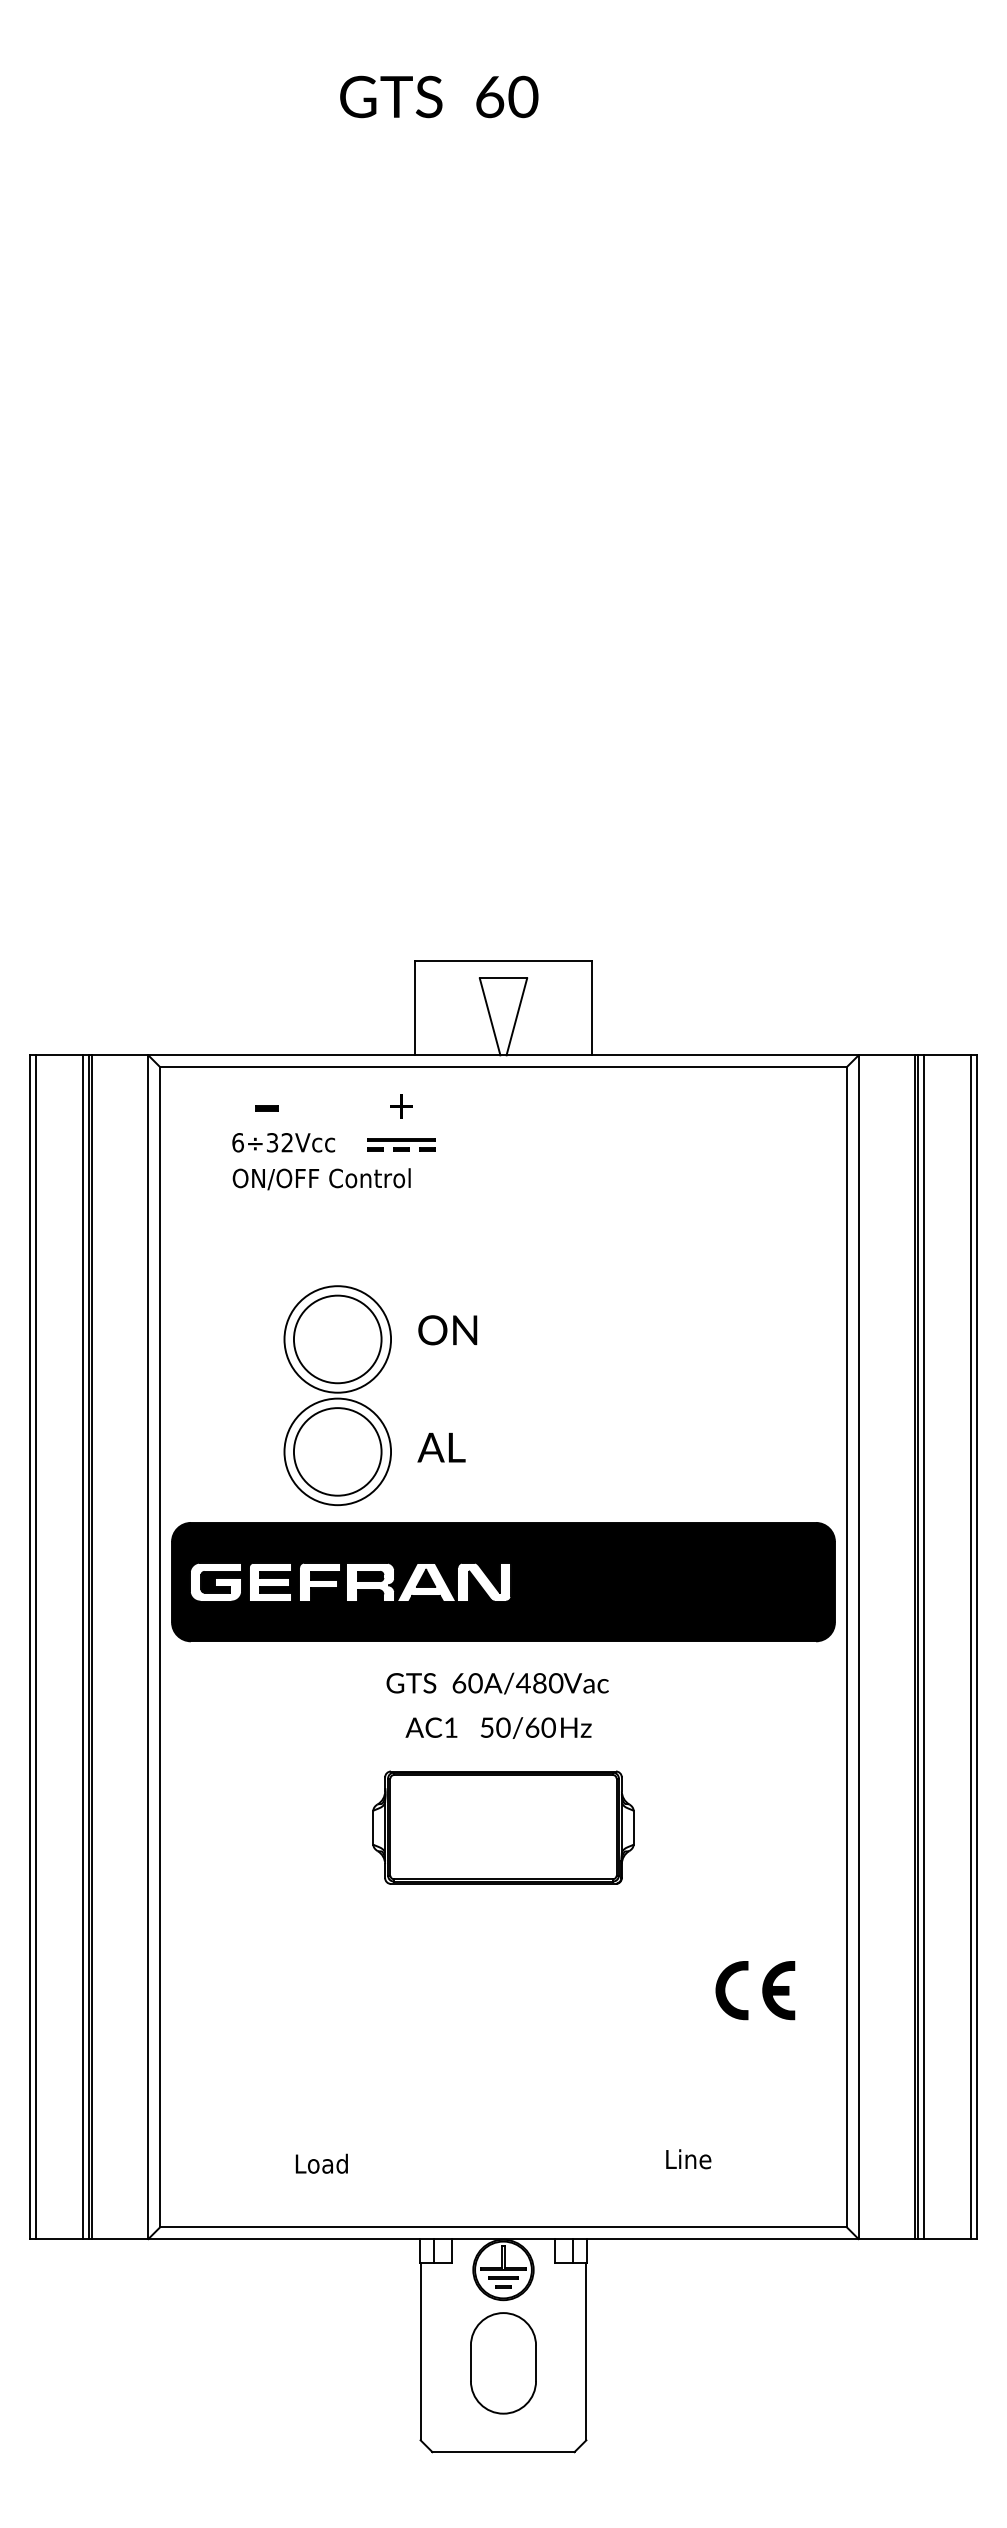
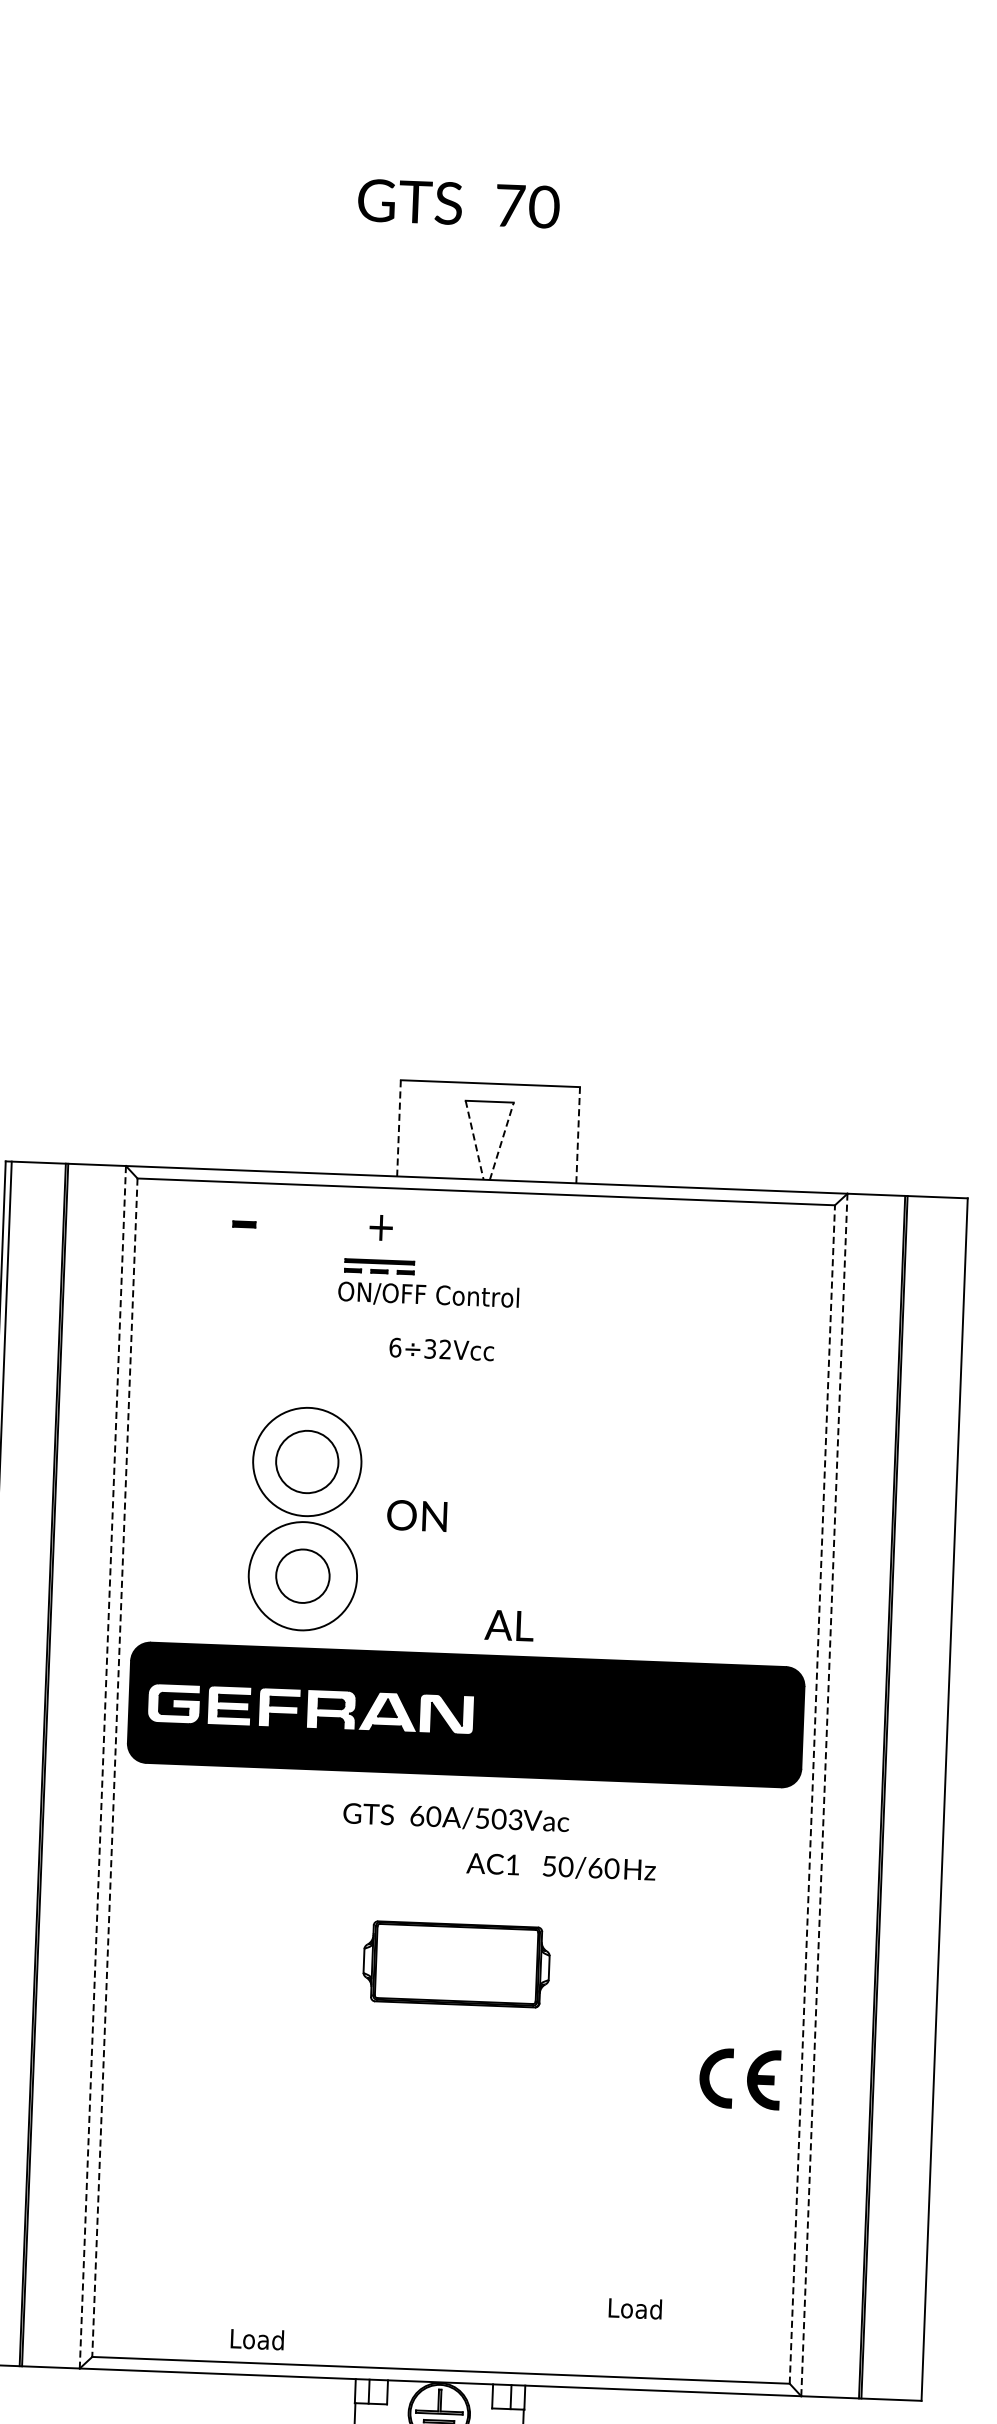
text: (490, 97) -> (510, 206), 60 -> 70
line: (591, 1007) -> (578, 1134), solid -> dashed
line: (415, 1008) -> (399, 1128), solid -> dashed
line: (490, 1016) -> (475, 1139), solid -> dashed
line: (516, 1016) -> (501, 1140), solid -> dashed
text: (283, 1142) -> (441, 1349), moved
text: (321, 1179) -> (428, 1295), moved
text: (447, 1330) -> (416, 1516), moved
circle: (337, 1339) -> (307, 1462), size x0.7
text: (441, 1447) -> (509, 1625), moved
circle: (337, 1451) -> (302, 1575), size x0.6
line: (846, 1646) -> (812, 1793), solid -> dashed
line: (83, 1647) -> (36, 1765), removed
line: (148, 1647) -> (103, 1767), solid -> dashed
line: (160, 1647) -> (115, 1768), solid -> dashed
line: (858, 1647) -> (824, 1795), solid -> dashed
line: (923, 1647) -> (890, 1797), removed
line: (971, 1647) -> (939, 1799), removed
text: (539, 1683) -> (498, 1819), 60A/480 -> 60A/503
text: (498, 1727) -> (561, 1866), moved
part: (503, 1827) -> (456, 1964), size x0.7
part: (762, 1990) -> (747, 2079), moved
text: (698, 2159) -> (641, 2309), Line -> Load
text: (321, 2163) -> (257, 2339), moved

